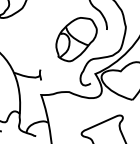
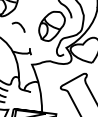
curve: (27, 34) -> (19, 25), added

